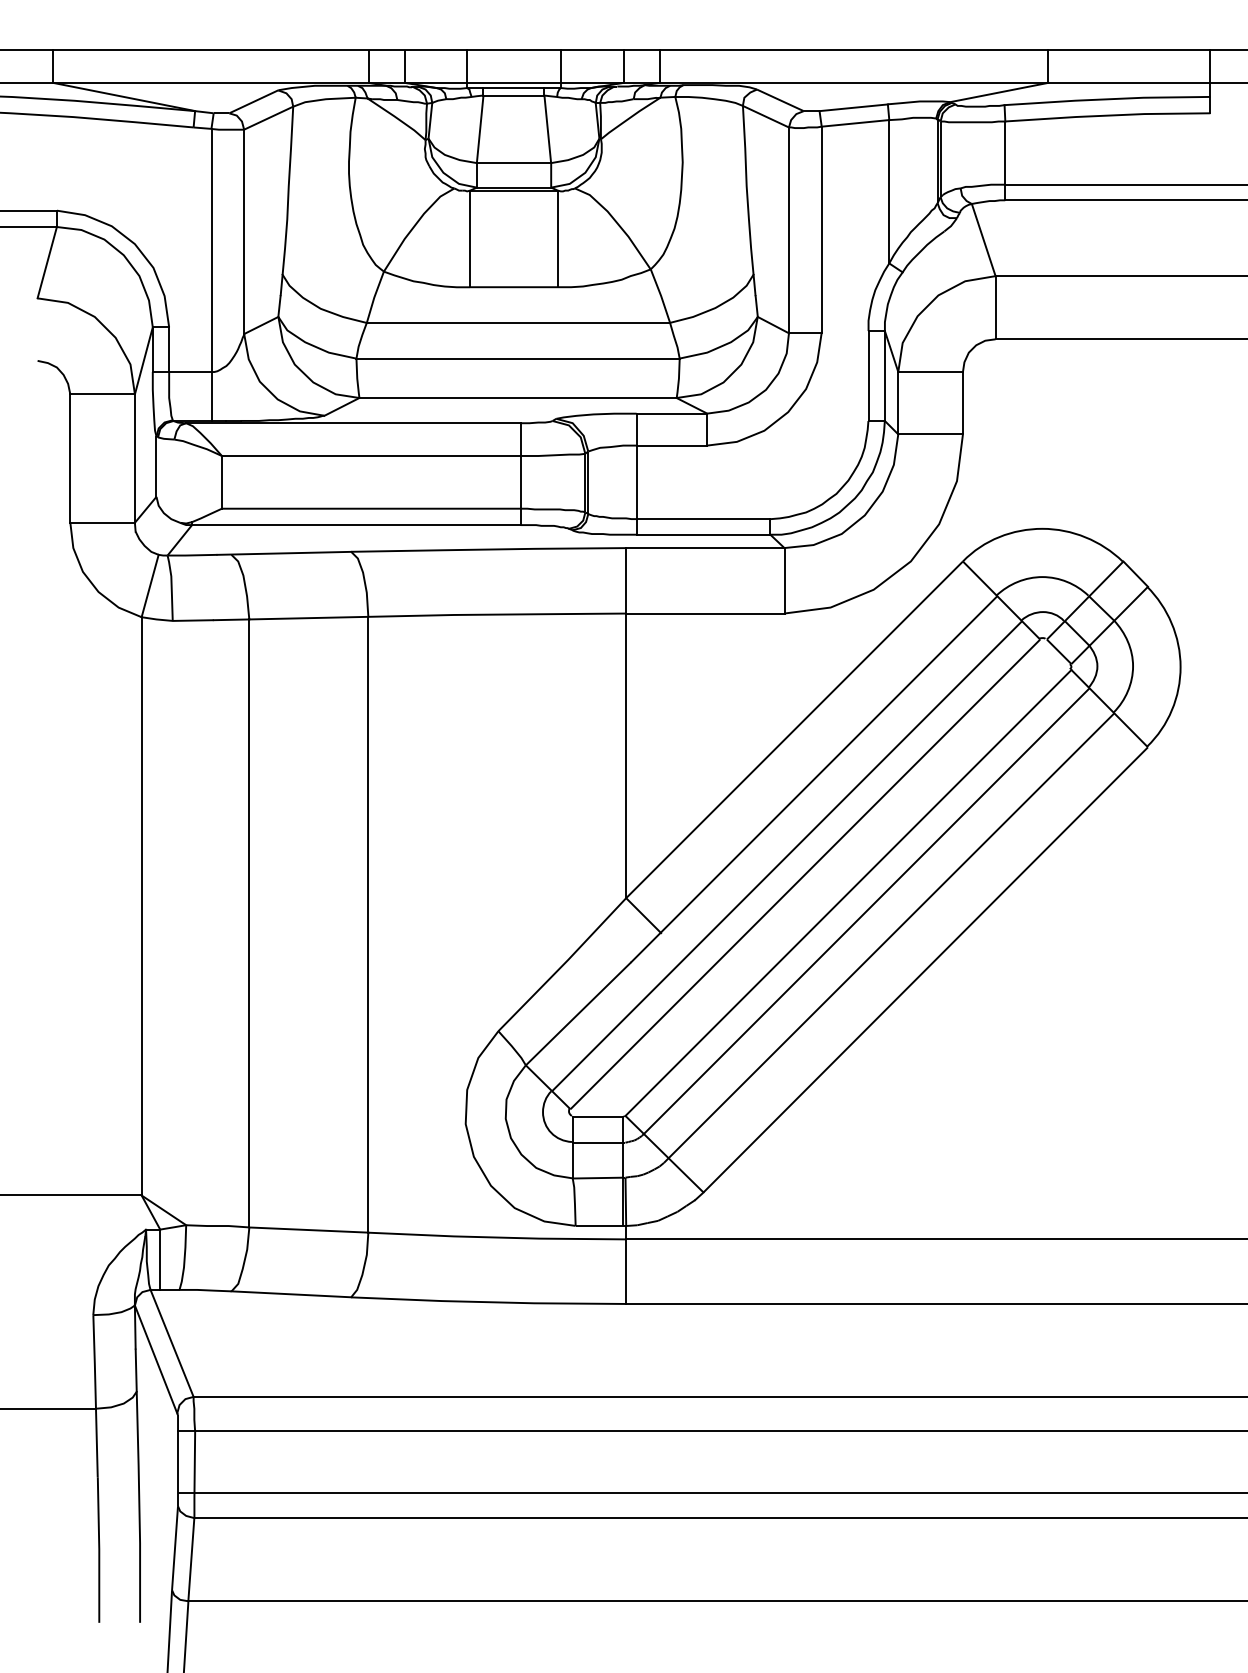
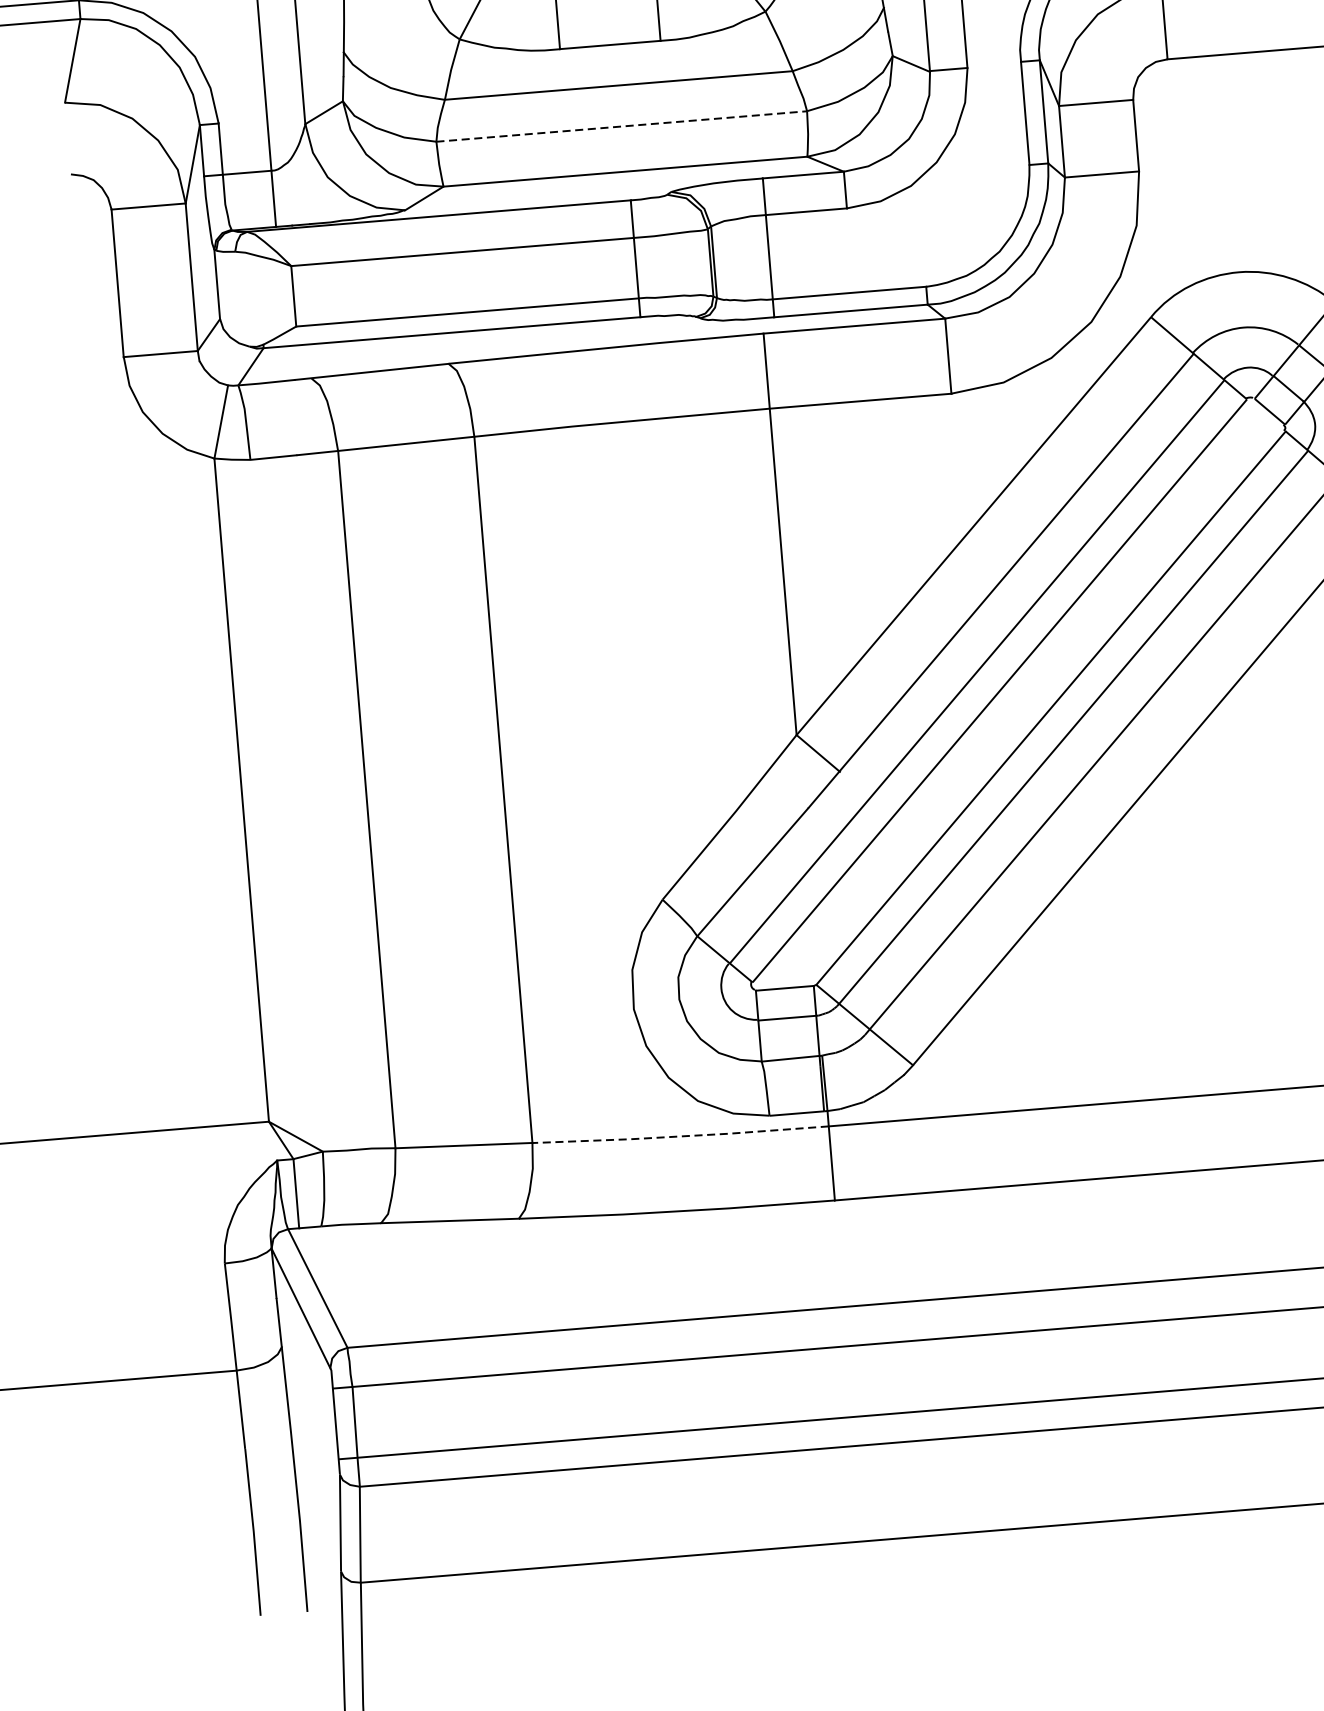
line: (518, 358) -> (622, 126), solid -> dashed
line: (496, 1237) -> (679, 1136), solid -> dashed

